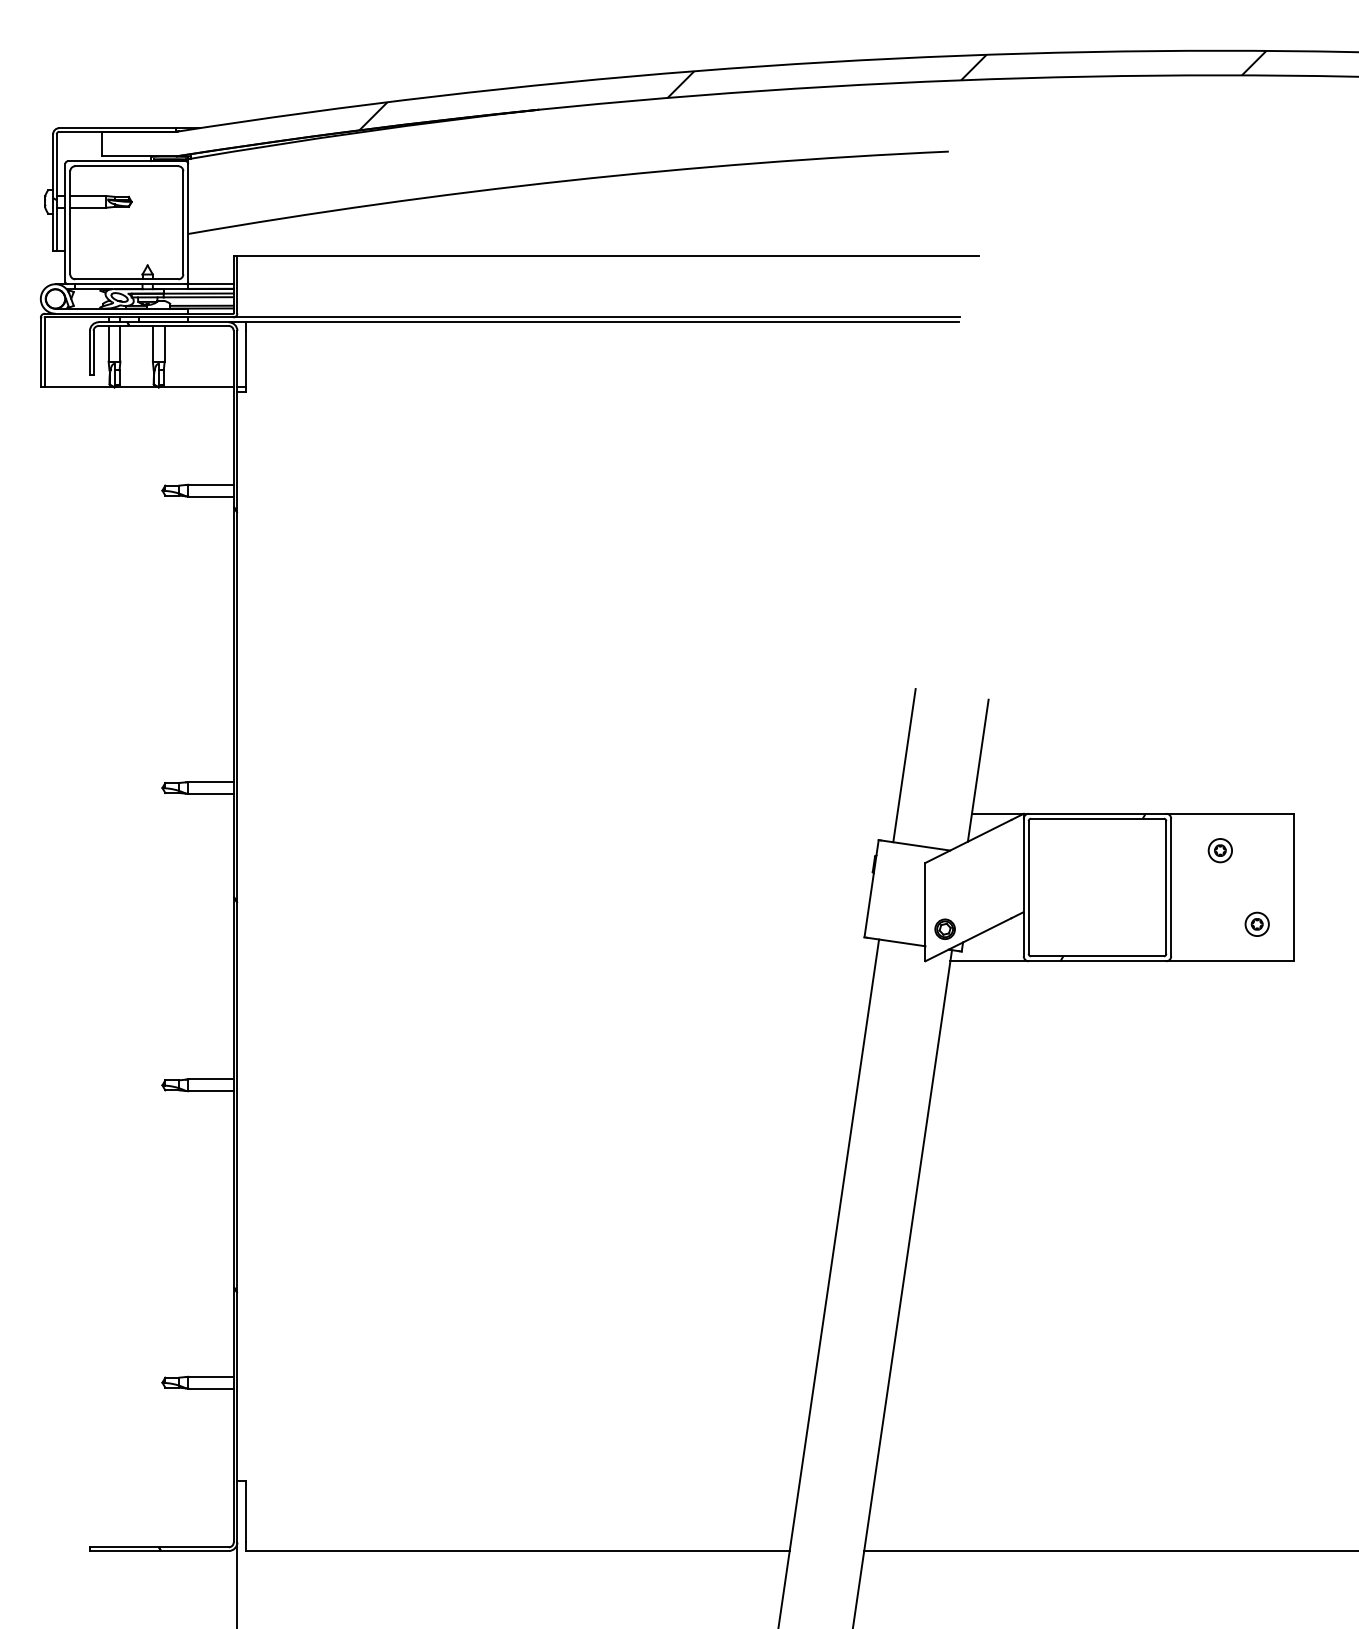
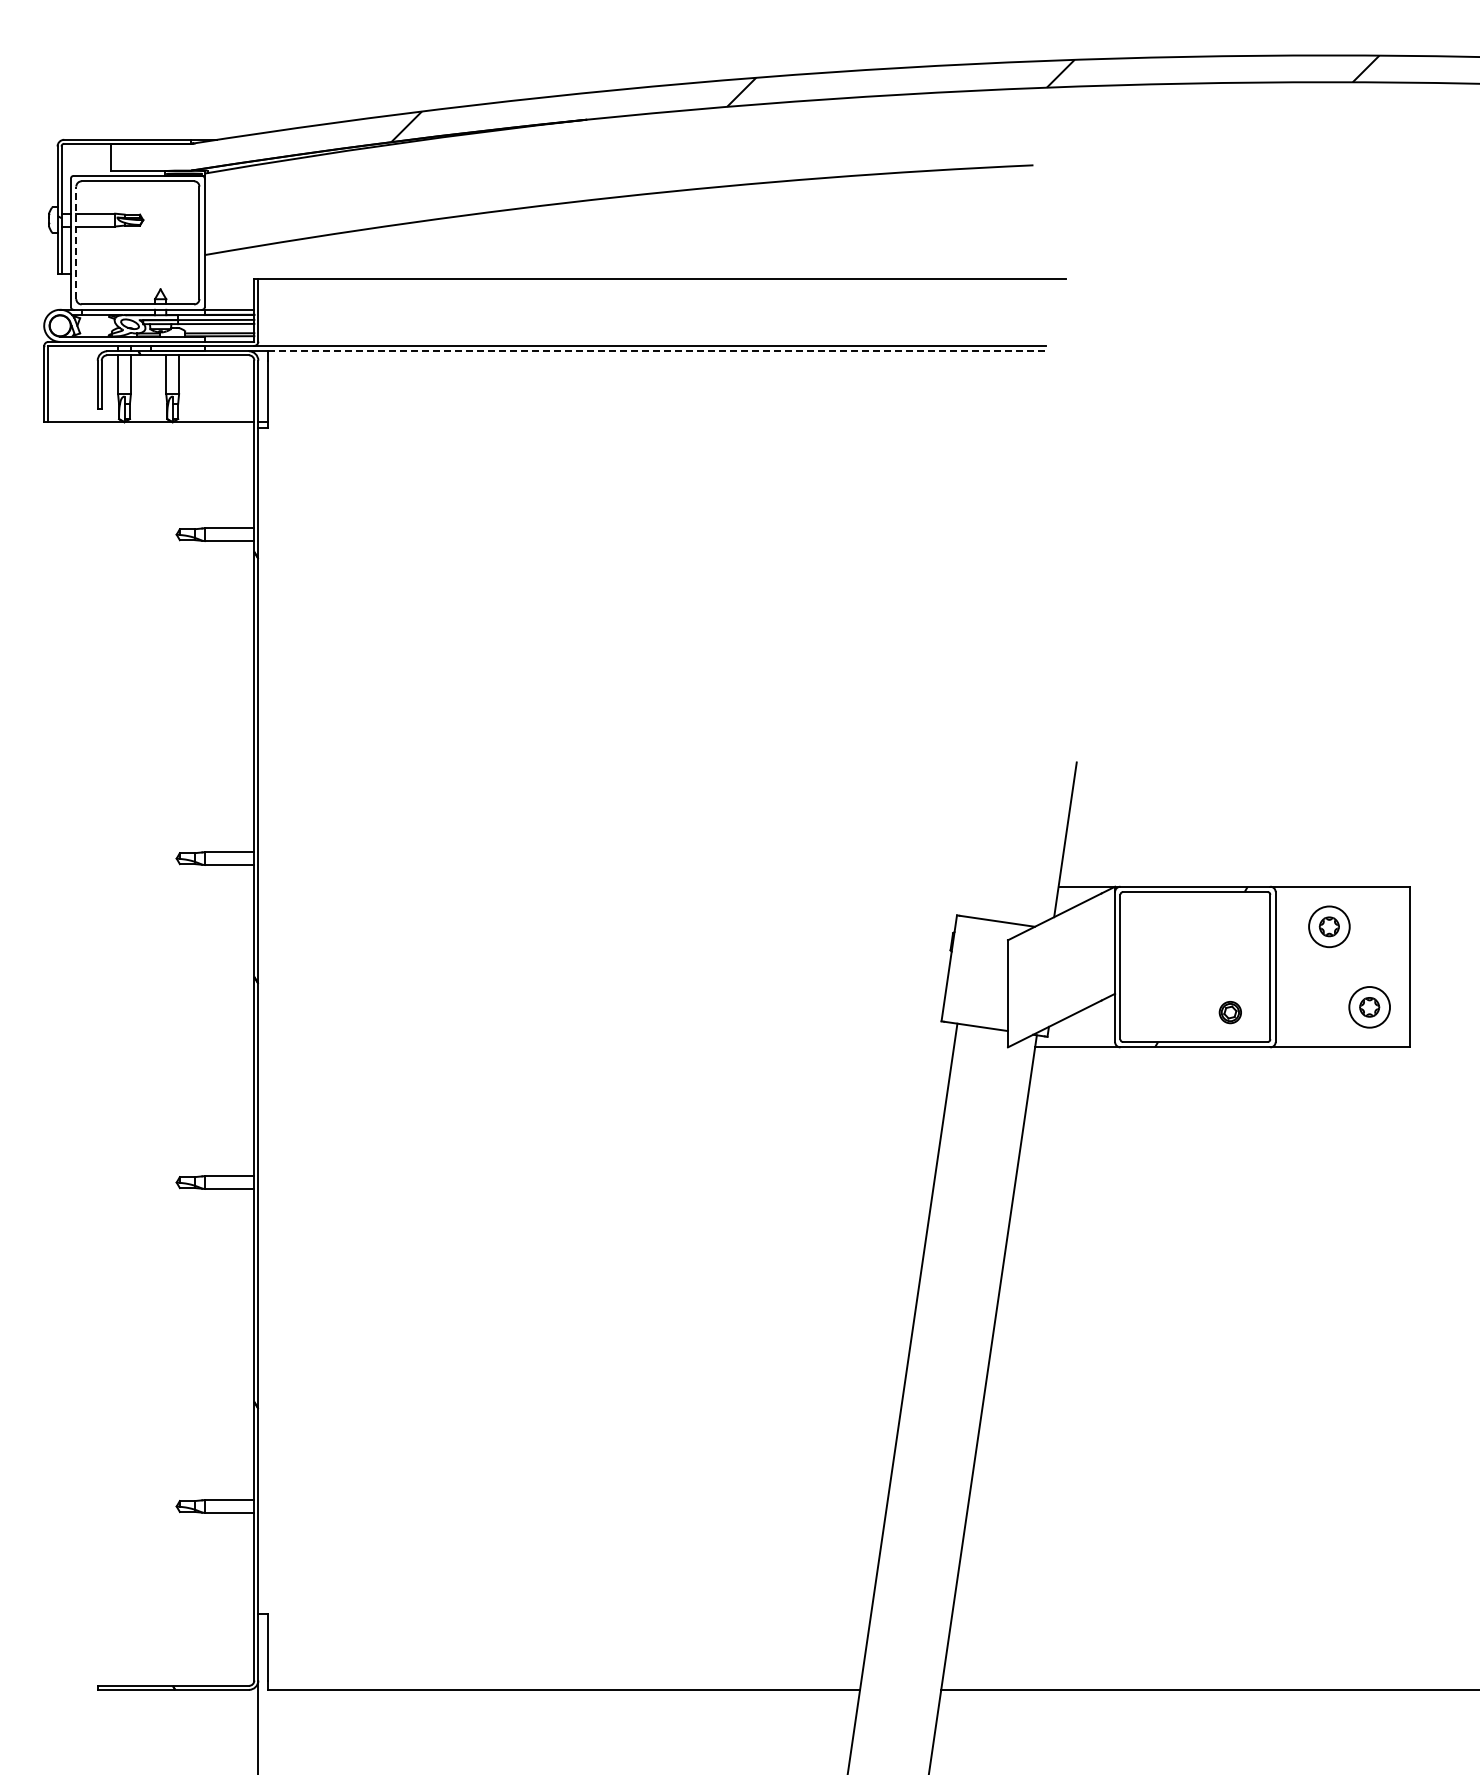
line: (70, 222) -> (76, 242), solid -> dashed
line: (602, 322) -> (656, 351), solid -> dashed
line: (903, 764) -> (984, 833), removed
part: (1219, 850) -> (1328, 926), size x1.6
part: (1256, 923) -> (1368, 1006), size x1.6
part: (944, 929) -> (1229, 1012), moved

